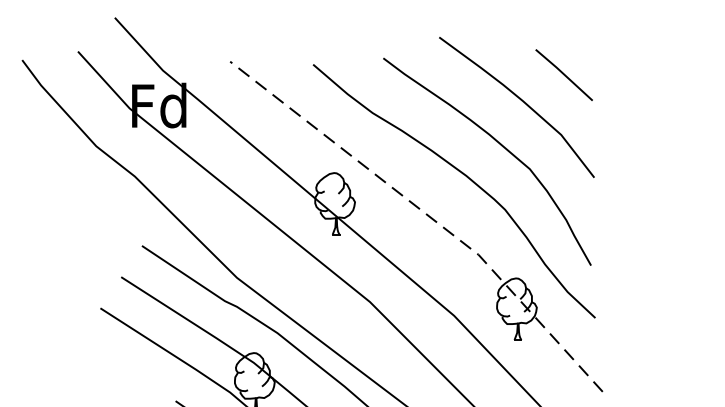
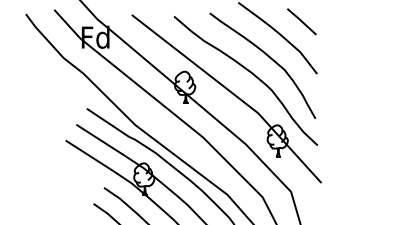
line: (427, 215) -> (232, 93), dashed -> solid

